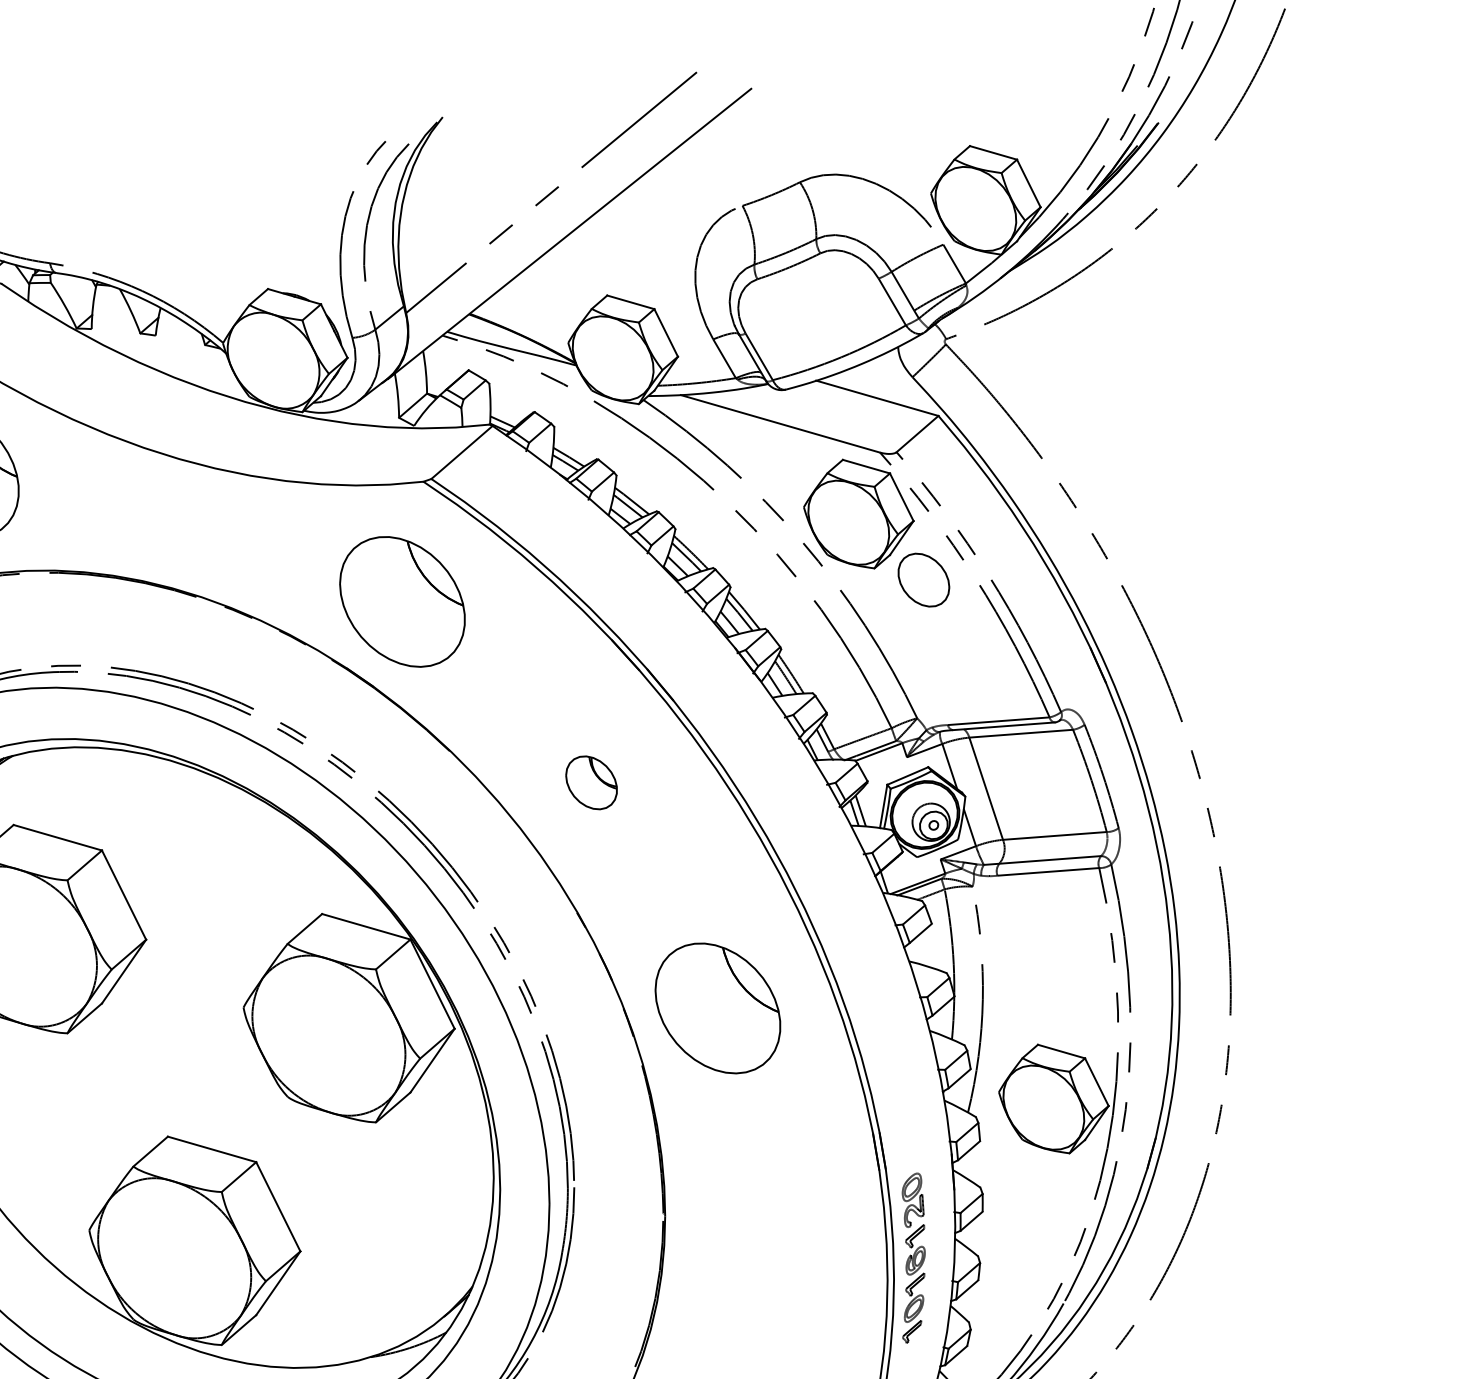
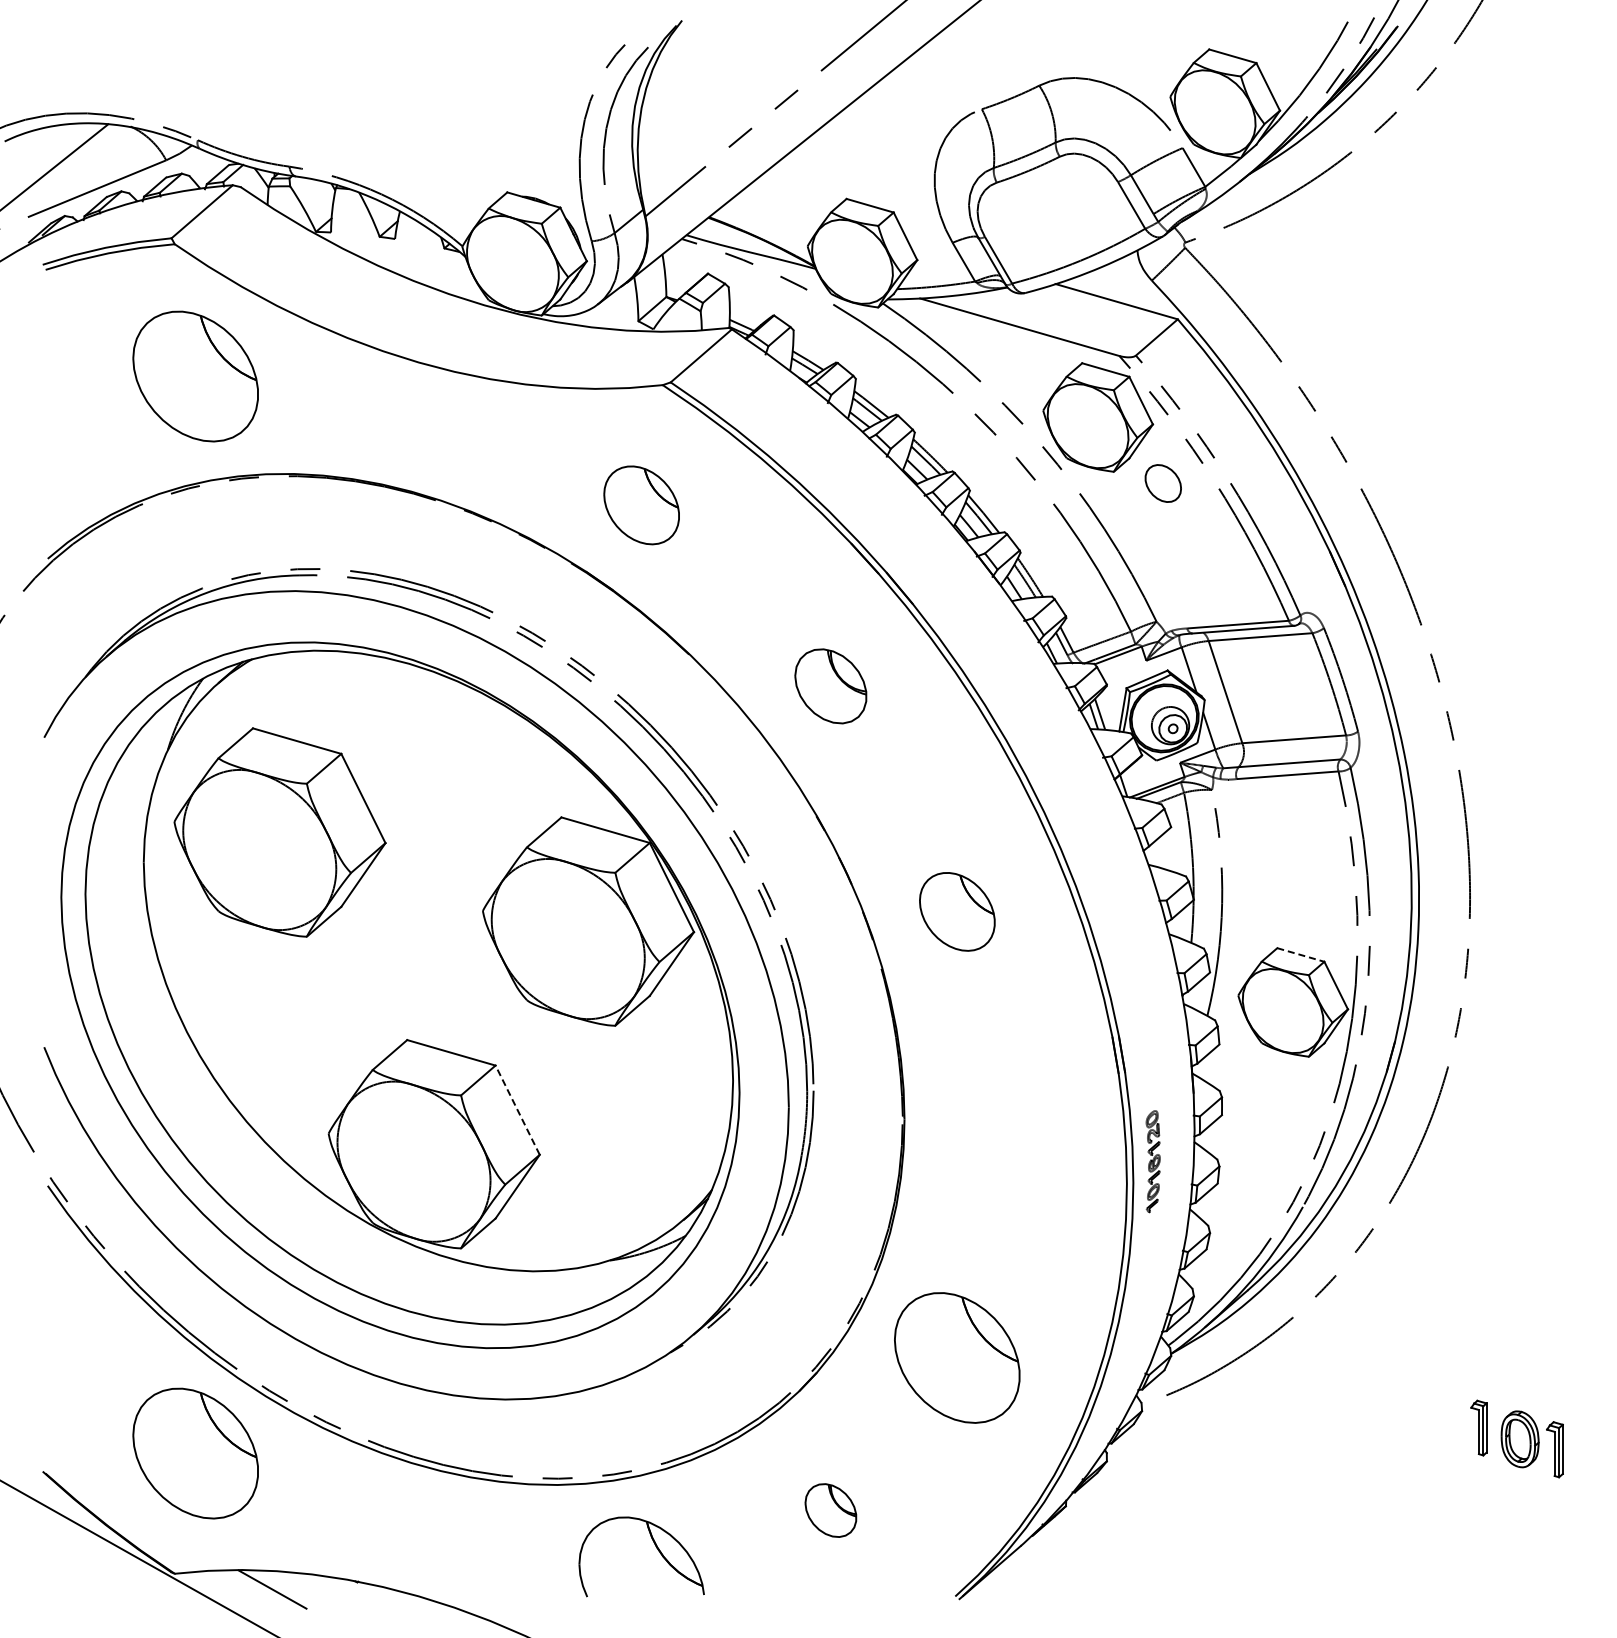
part: (924, 580) -> (1163, 483), size x0.7
part: (402, 602) -> (641, 505), size x0.6
part: (591, 782) -> (830, 685), size x1.4
part: (718, 1008) -> (957, 911), size x0.6
line: (1061, 1051) -> (1300, 954), solid -> dashed
line: (278, 1207) -> (517, 1110), solid -> dashed
part: (914, 1258) -> (1153, 1161), size x0.6

